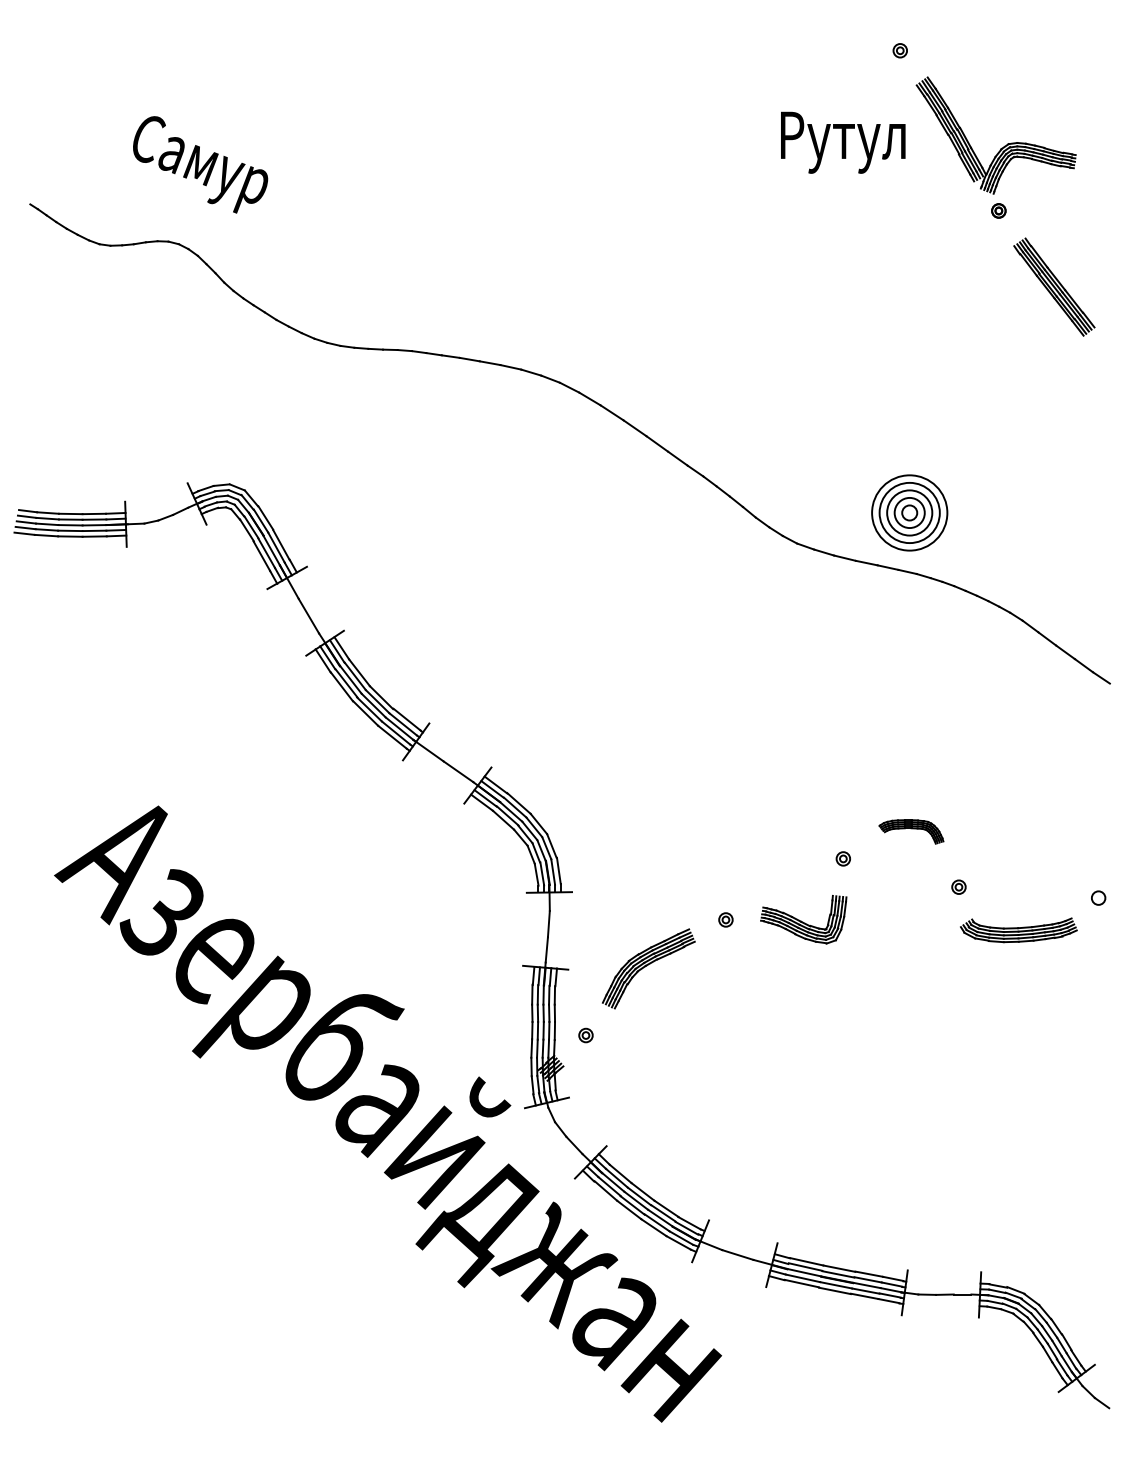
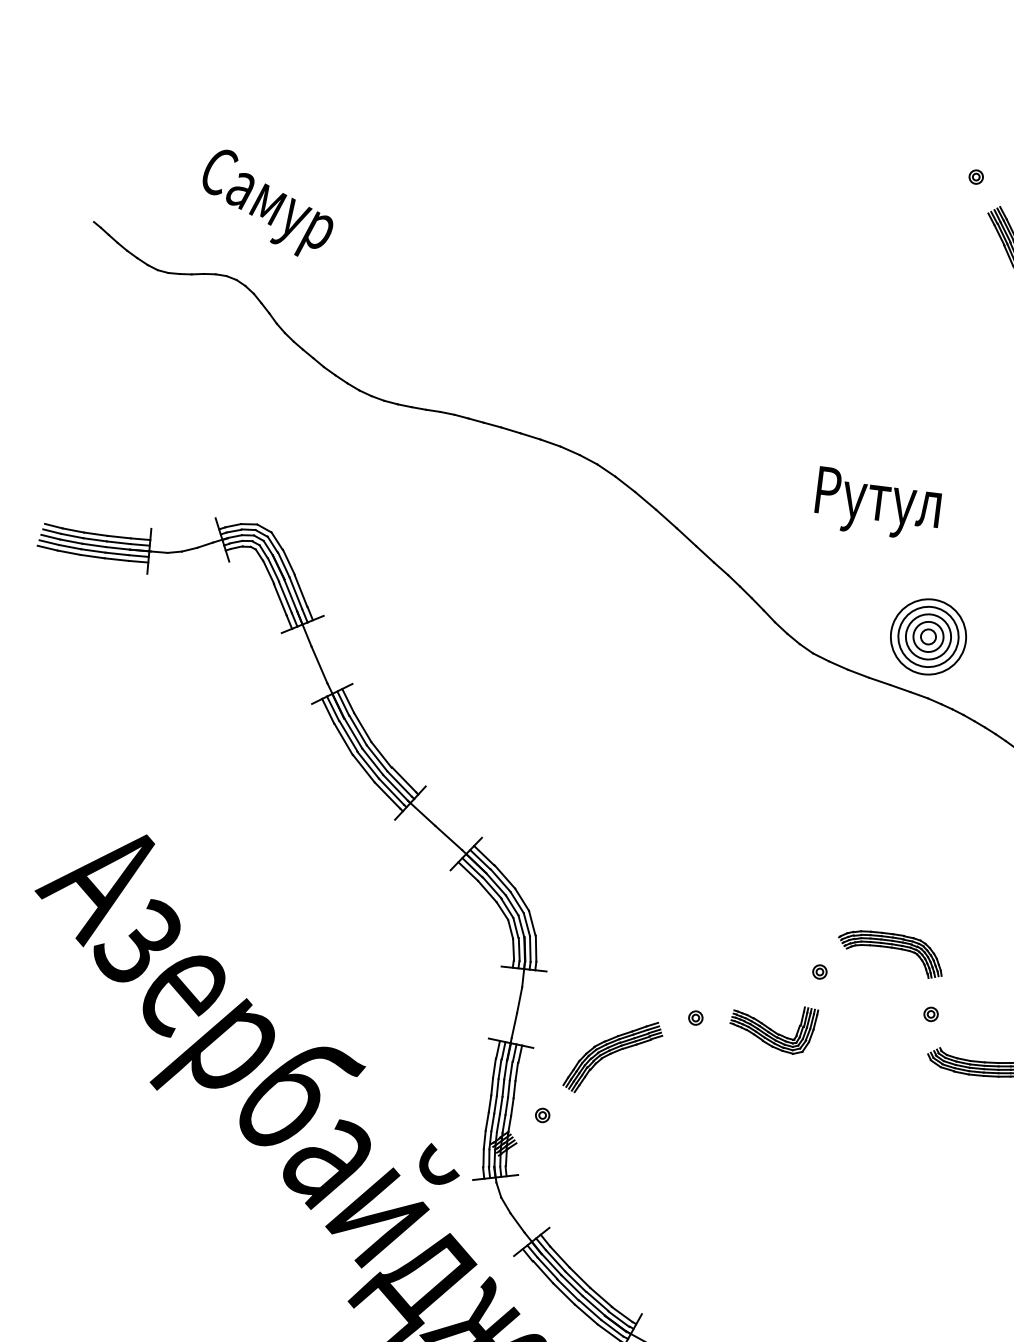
text: (843, 142) -> (878, 504), moved
part: (911, 831) -> (890, 953), size x1.67

